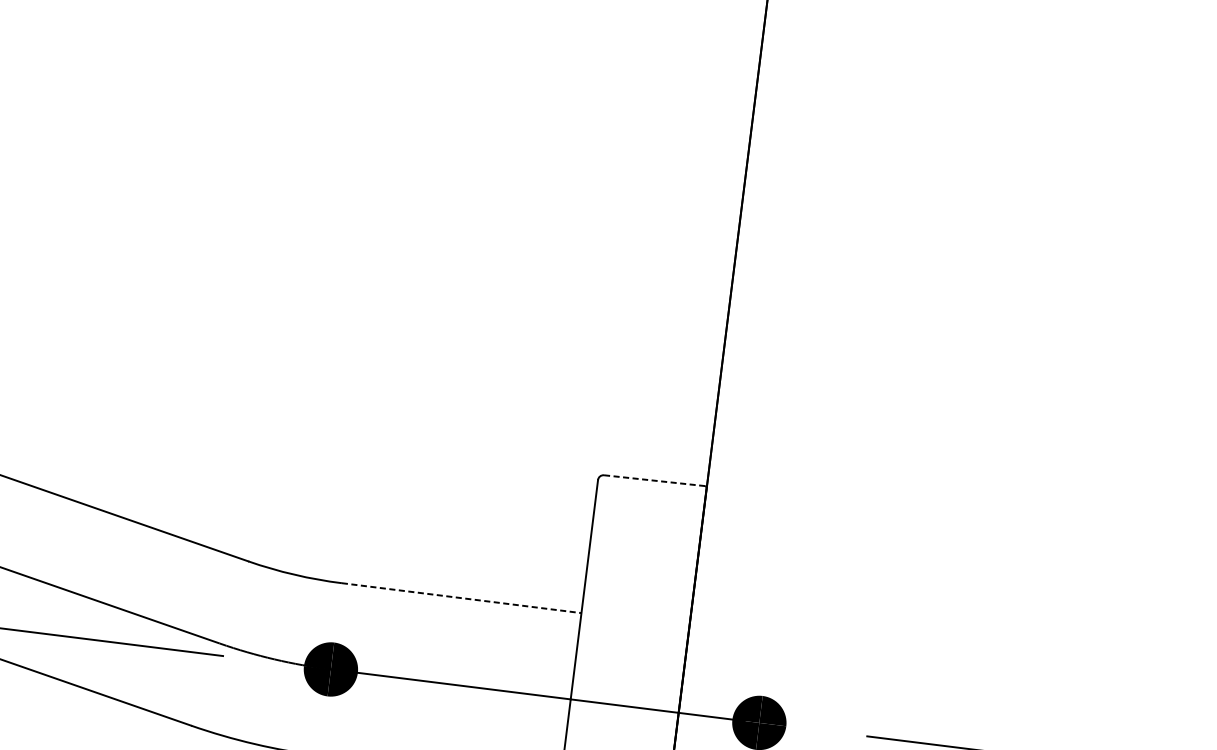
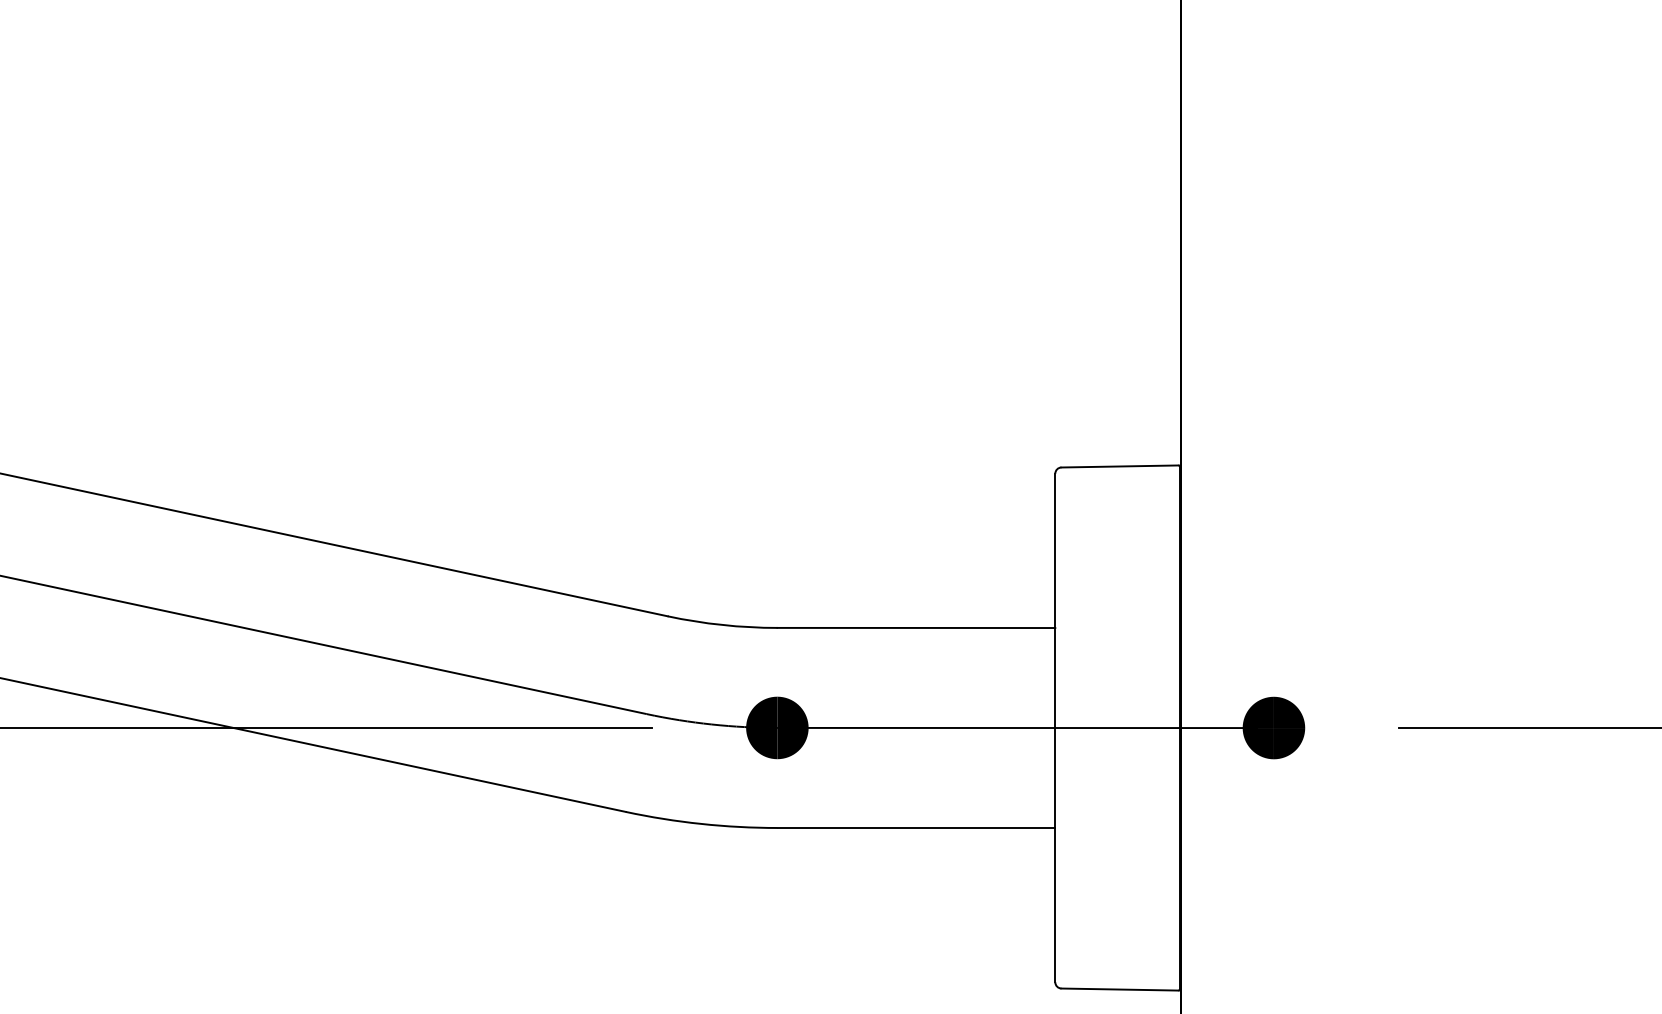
line: (654, 480) -> (1119, 466), dashed -> solid
line: (461, 597) -> (916, 627), dashed -> solid

